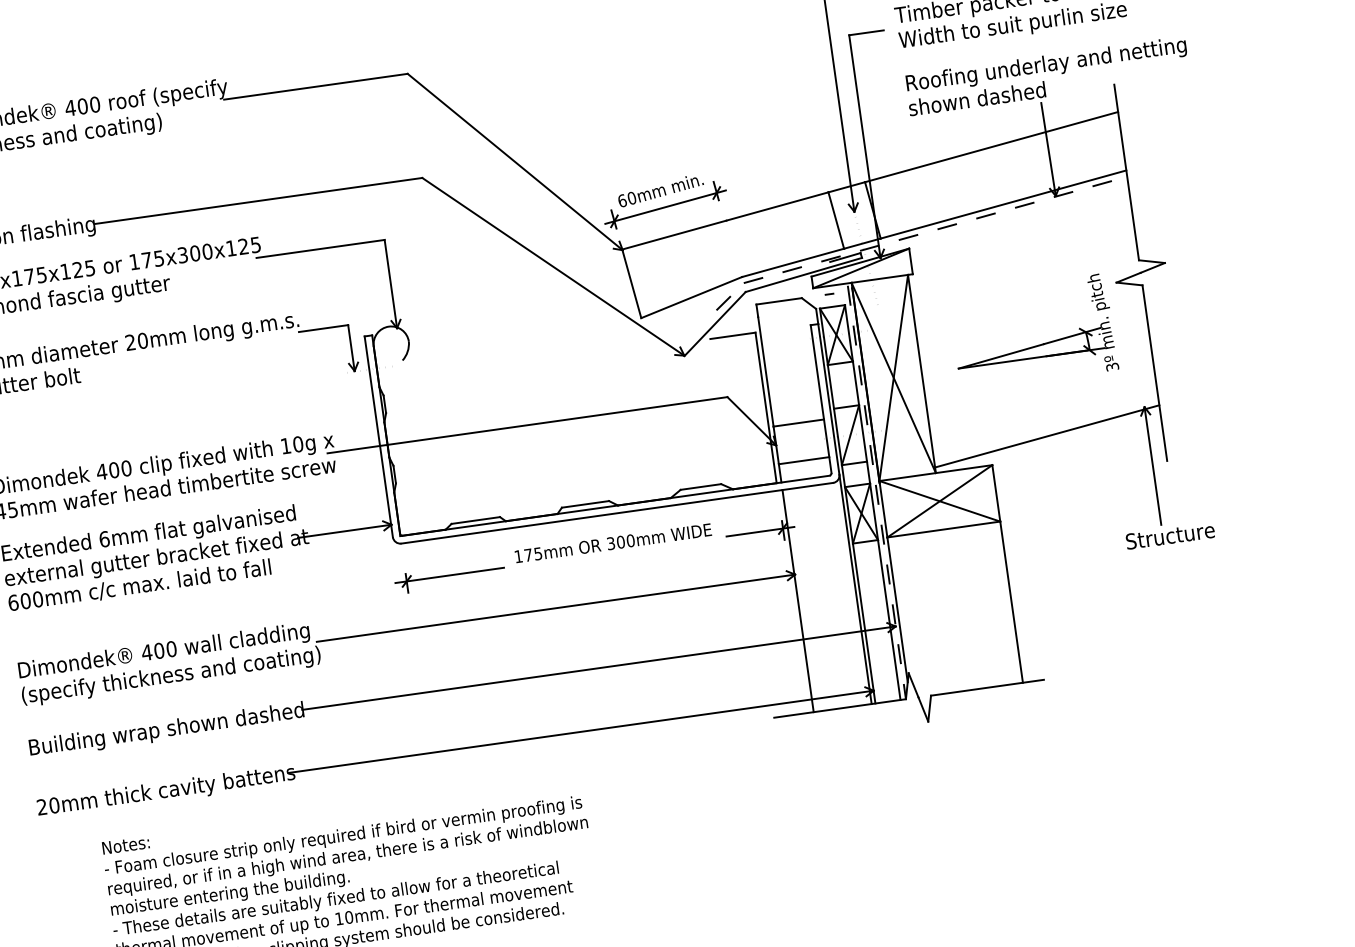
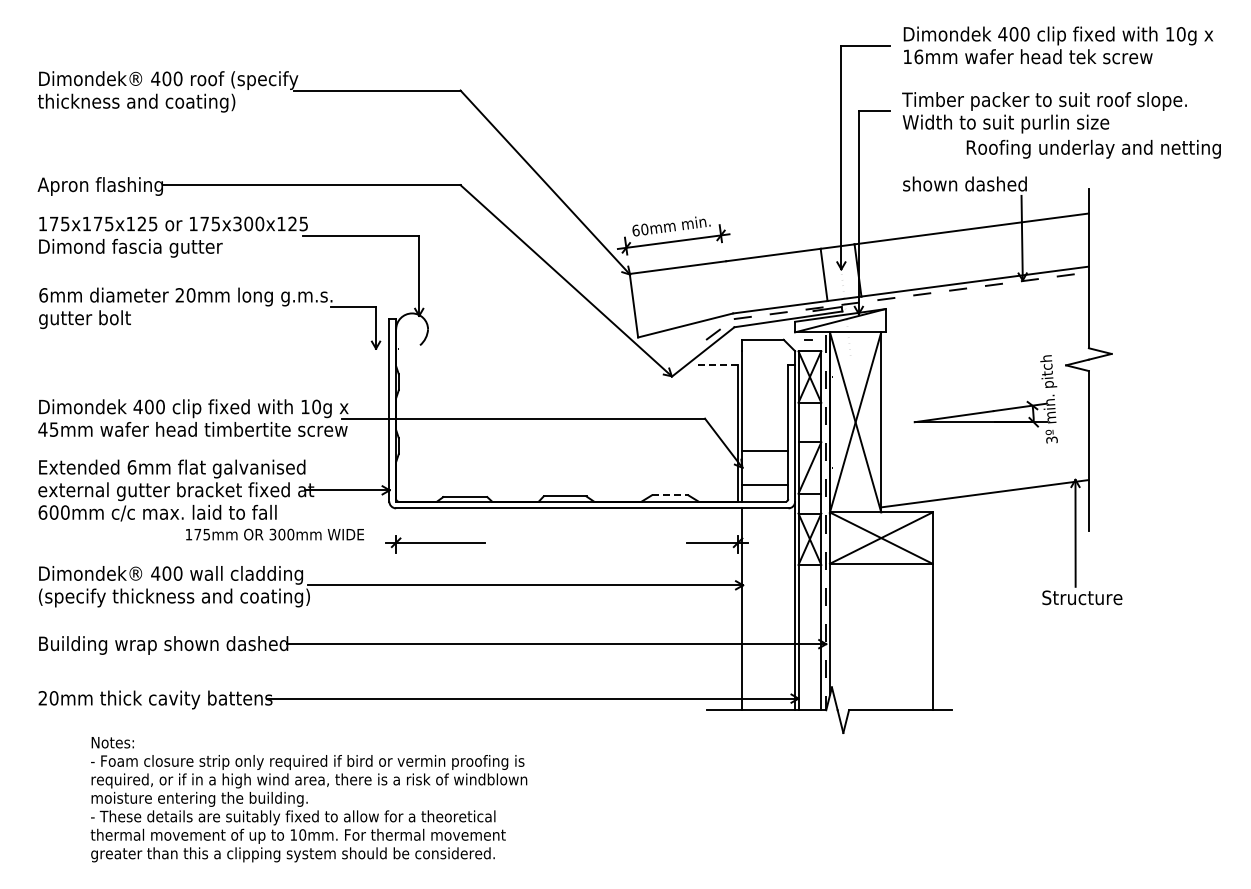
text: (1046, 66) -> (1093, 149), moved
line: (732, 335) -> (717, 364), solid -> dashed
line: (701, 487) -> (670, 495), solid -> dashed
text: (612, 543) -> (274, 534), moved

